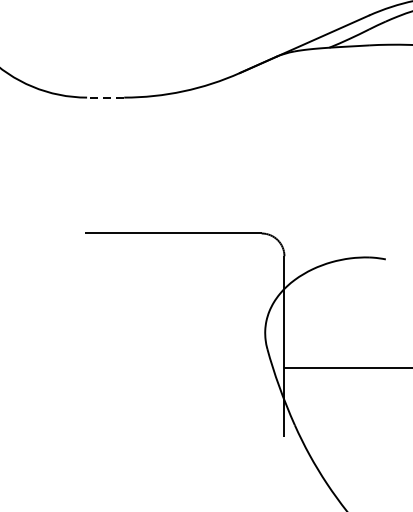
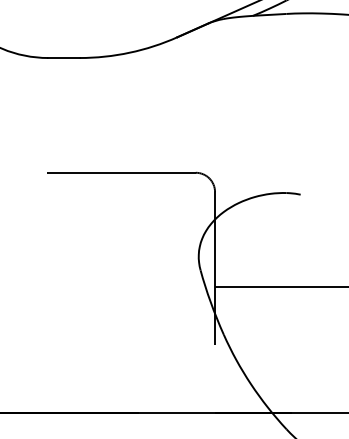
line: (106, 98) -> (64, 58), dashed -> solid

